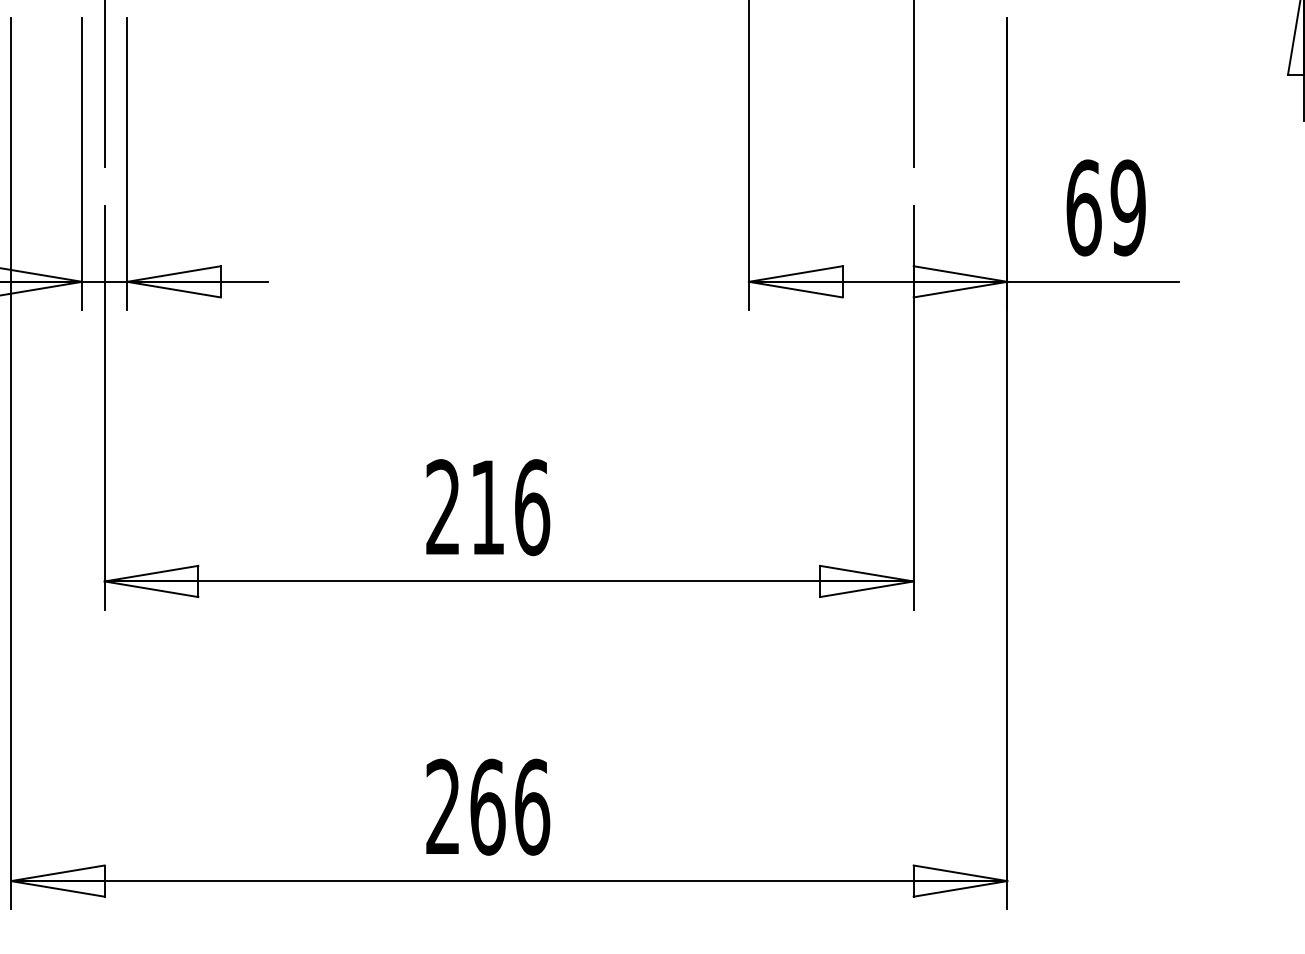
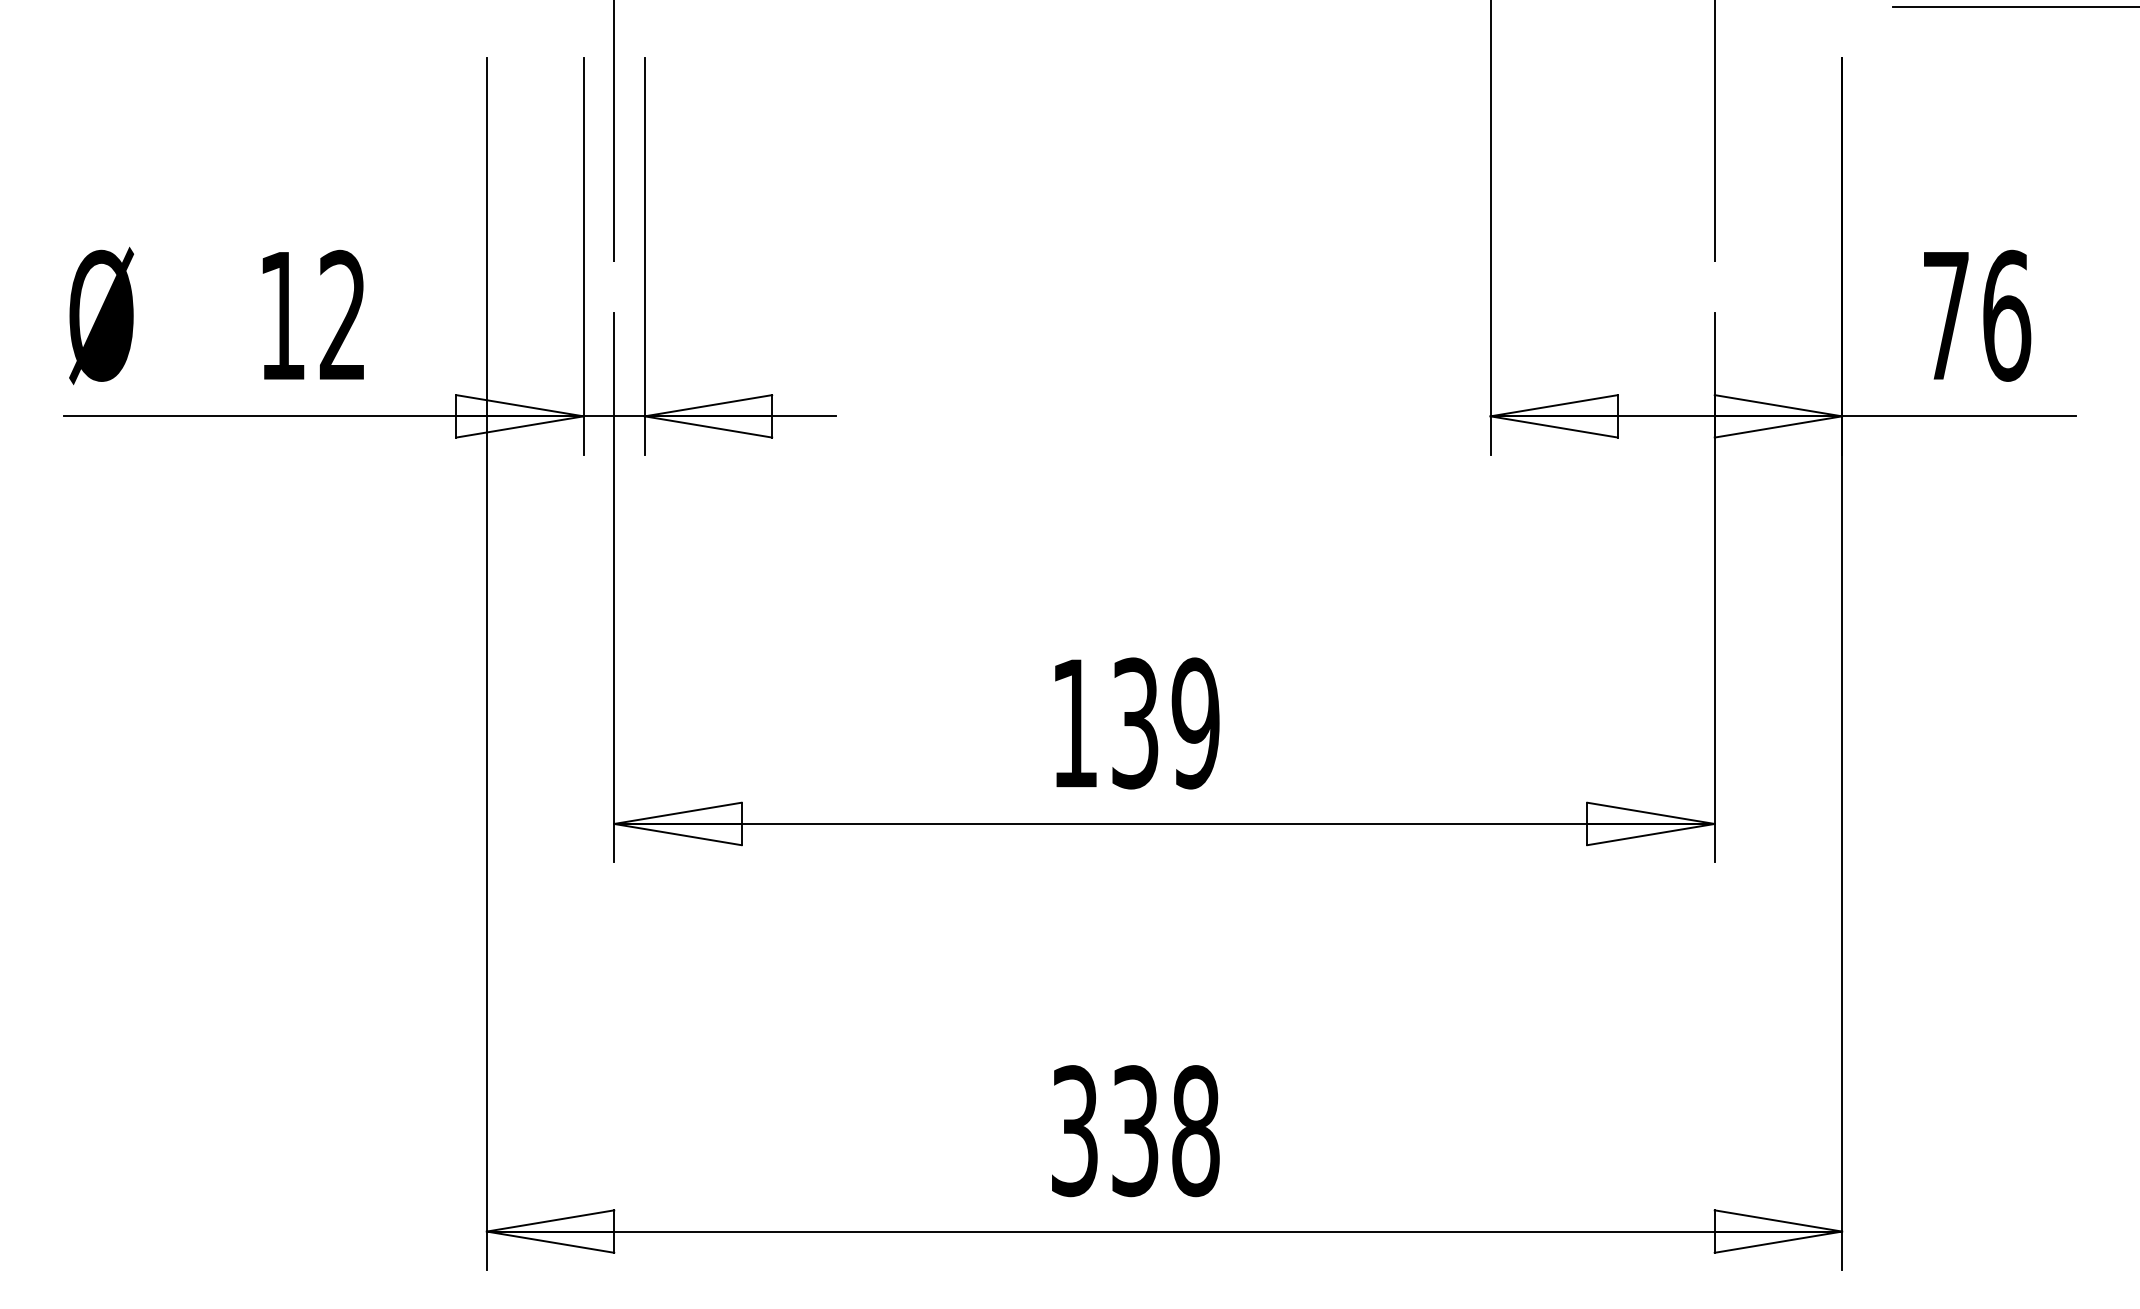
text: (1106, 207) -> (1976, 315), 69 -> 76
text: (487, 507) -> (1135, 723), 216 -> 139
text: (487, 807) -> (1135, 1131), 266 -> 338

